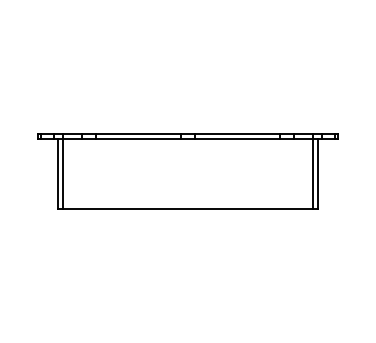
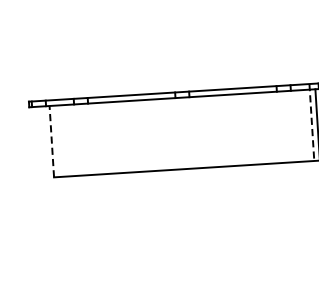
line: (63, 171) -> (57, 138), removed
line: (312, 171) -> (311, 122), solid -> dashed
line: (57, 174) -> (51, 141), solid -> dashed

